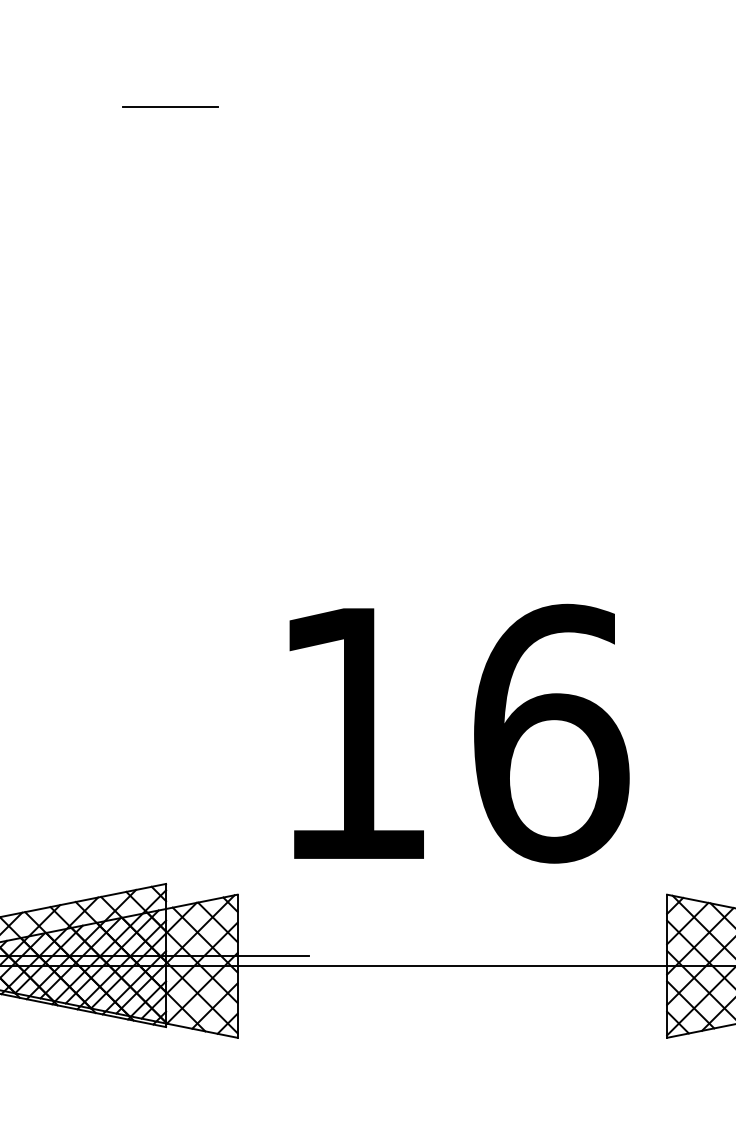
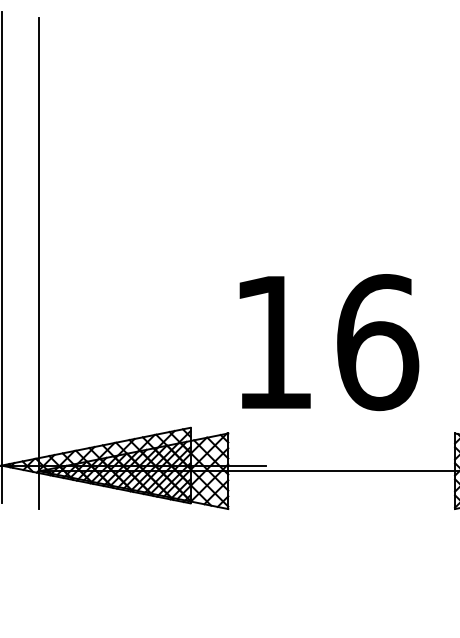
line: (169, 106) -> (192, 17), removed
text: (459, 733) -> (329, 342), moved

